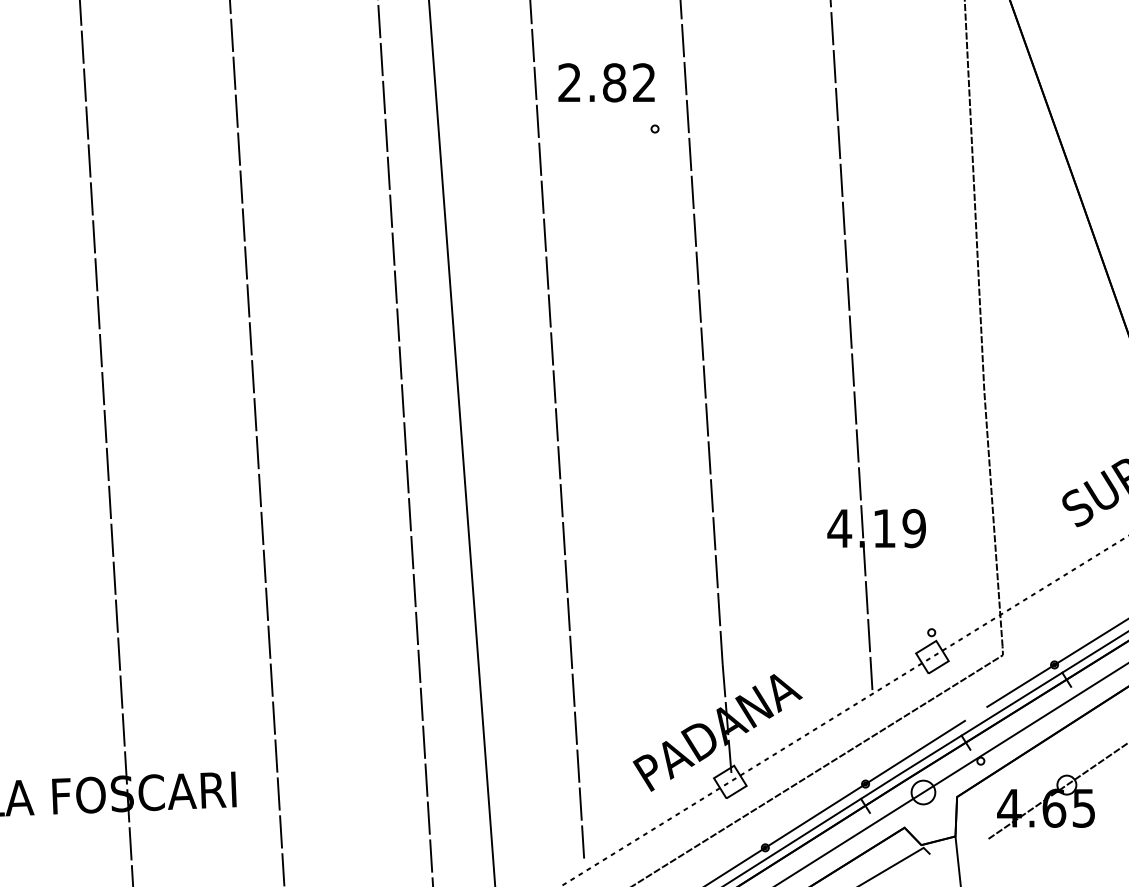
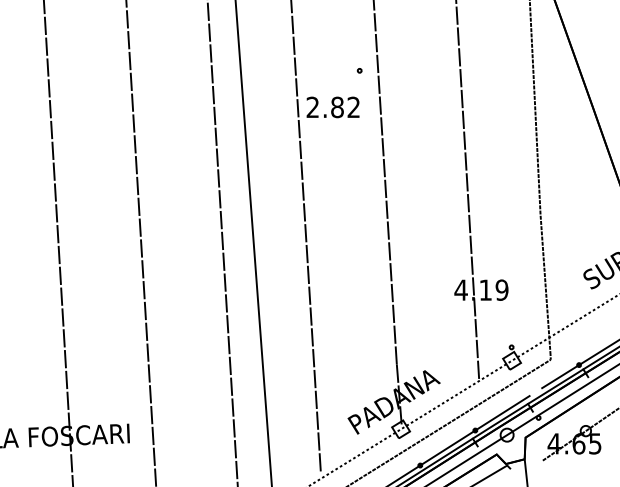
text: (605, 82) -> (332, 107), moved

